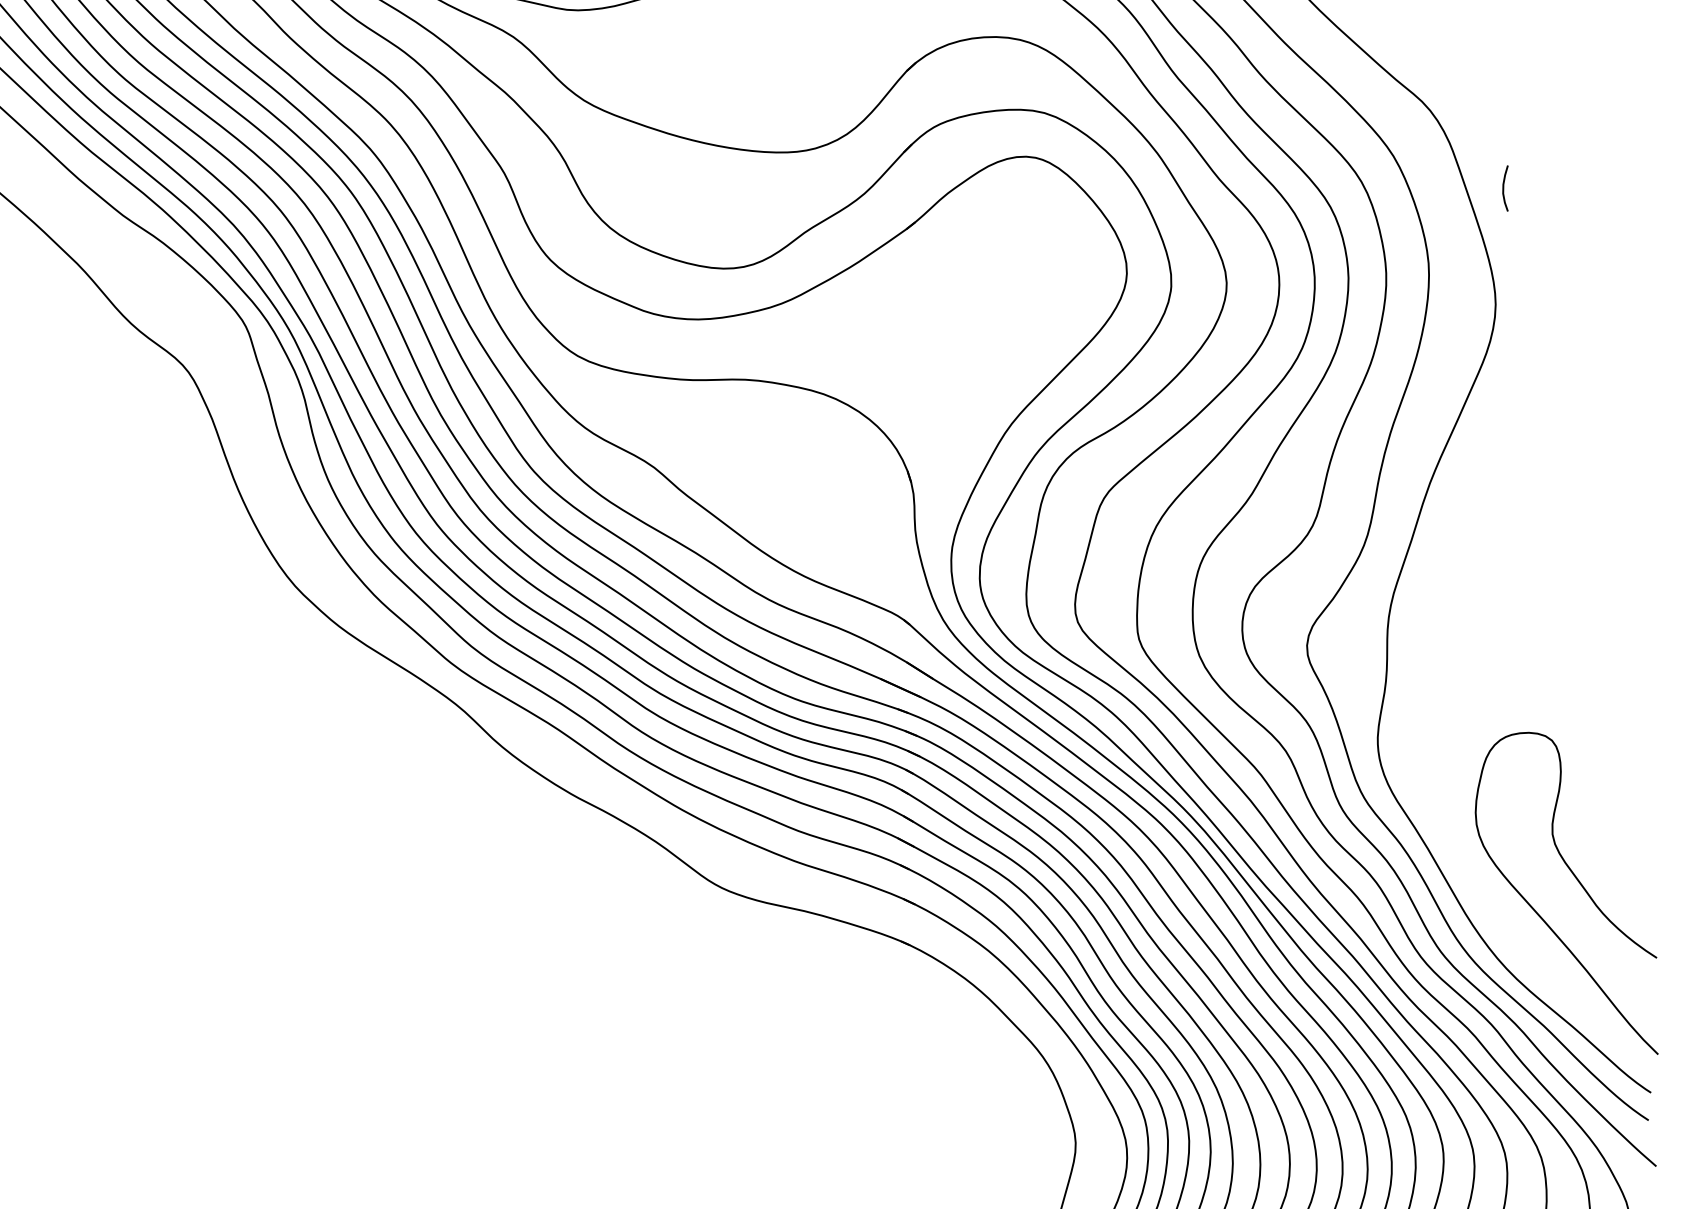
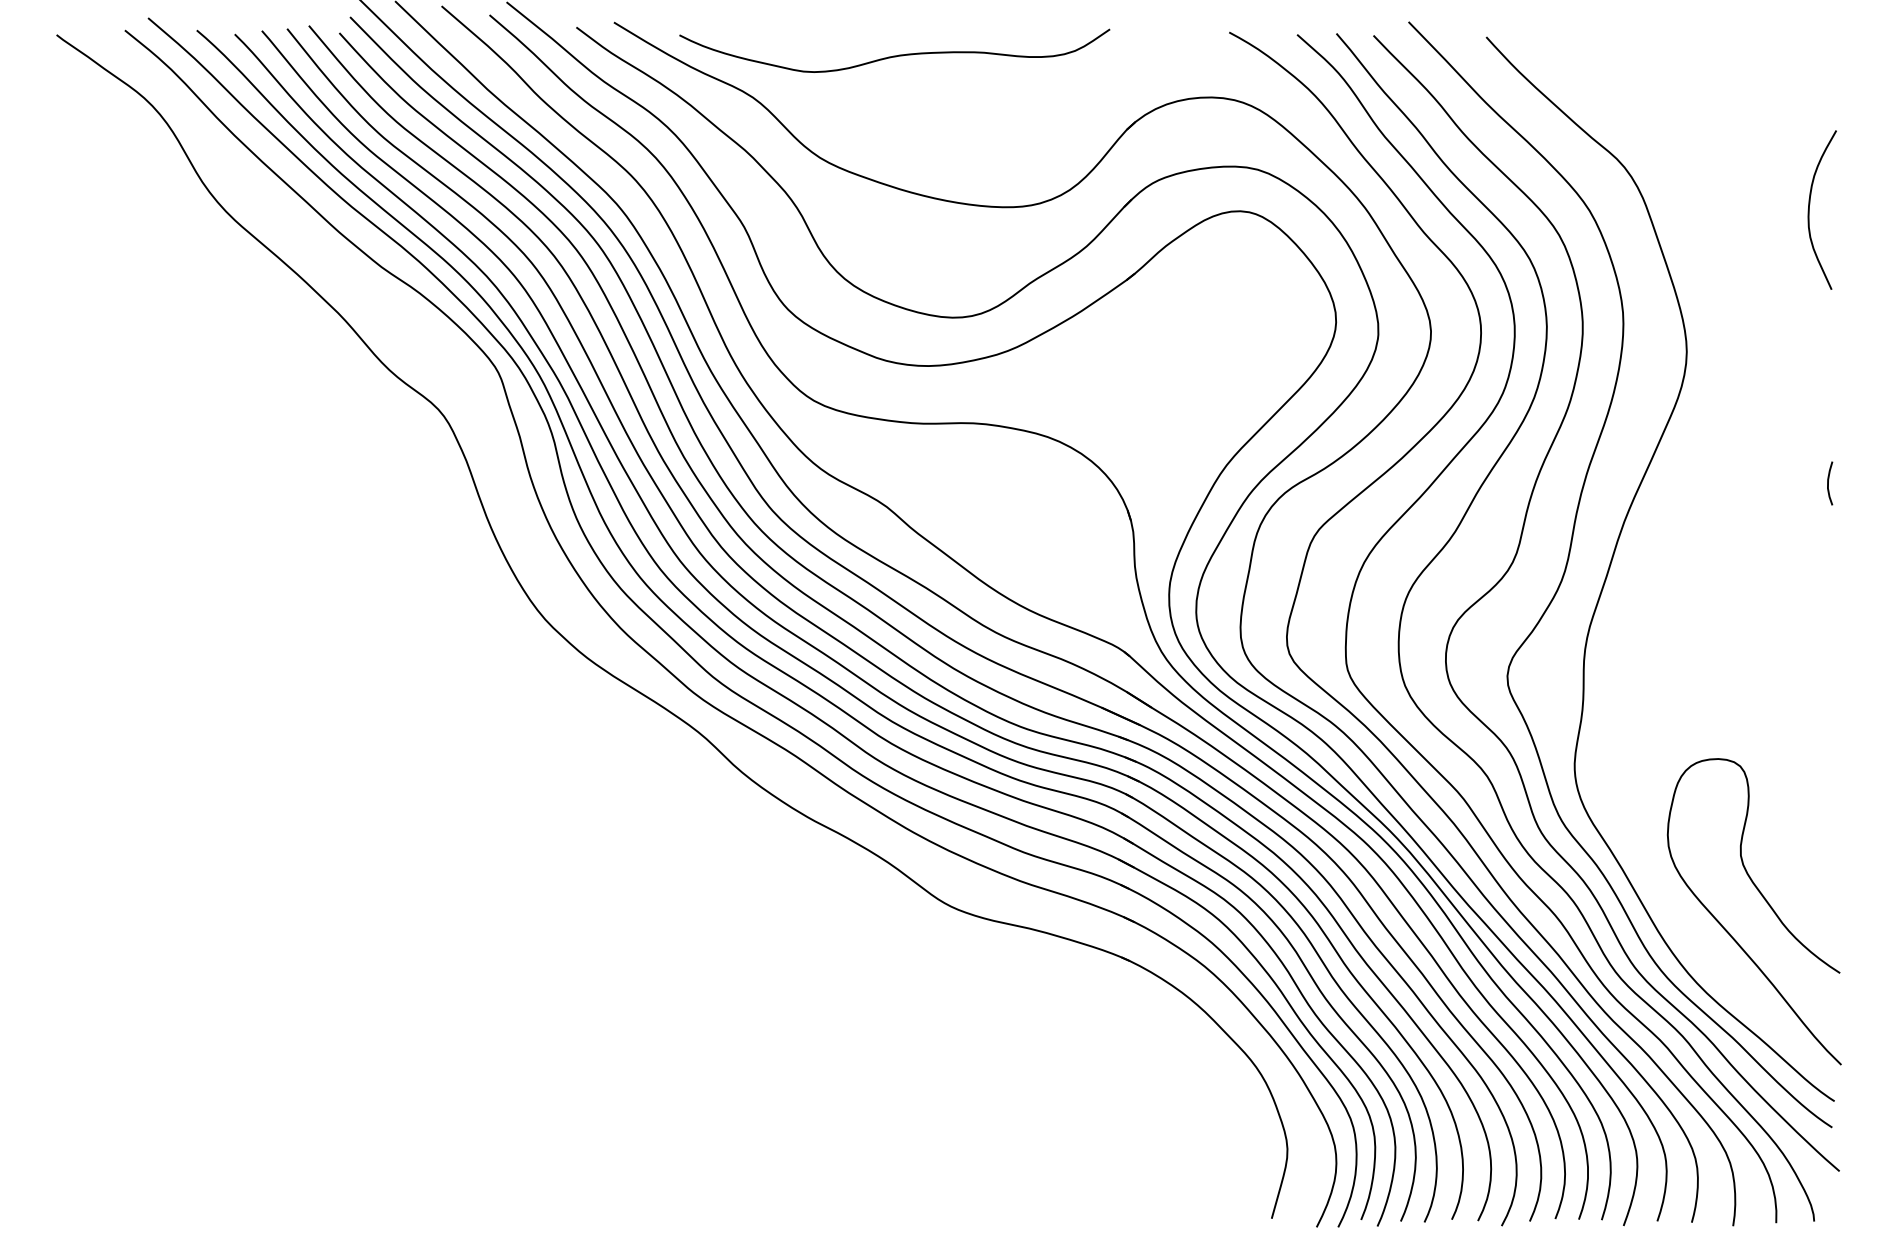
curve: (1624, 154) -> (1809, 209), added
curve: (1503, 188) -> (1828, 483), moved

